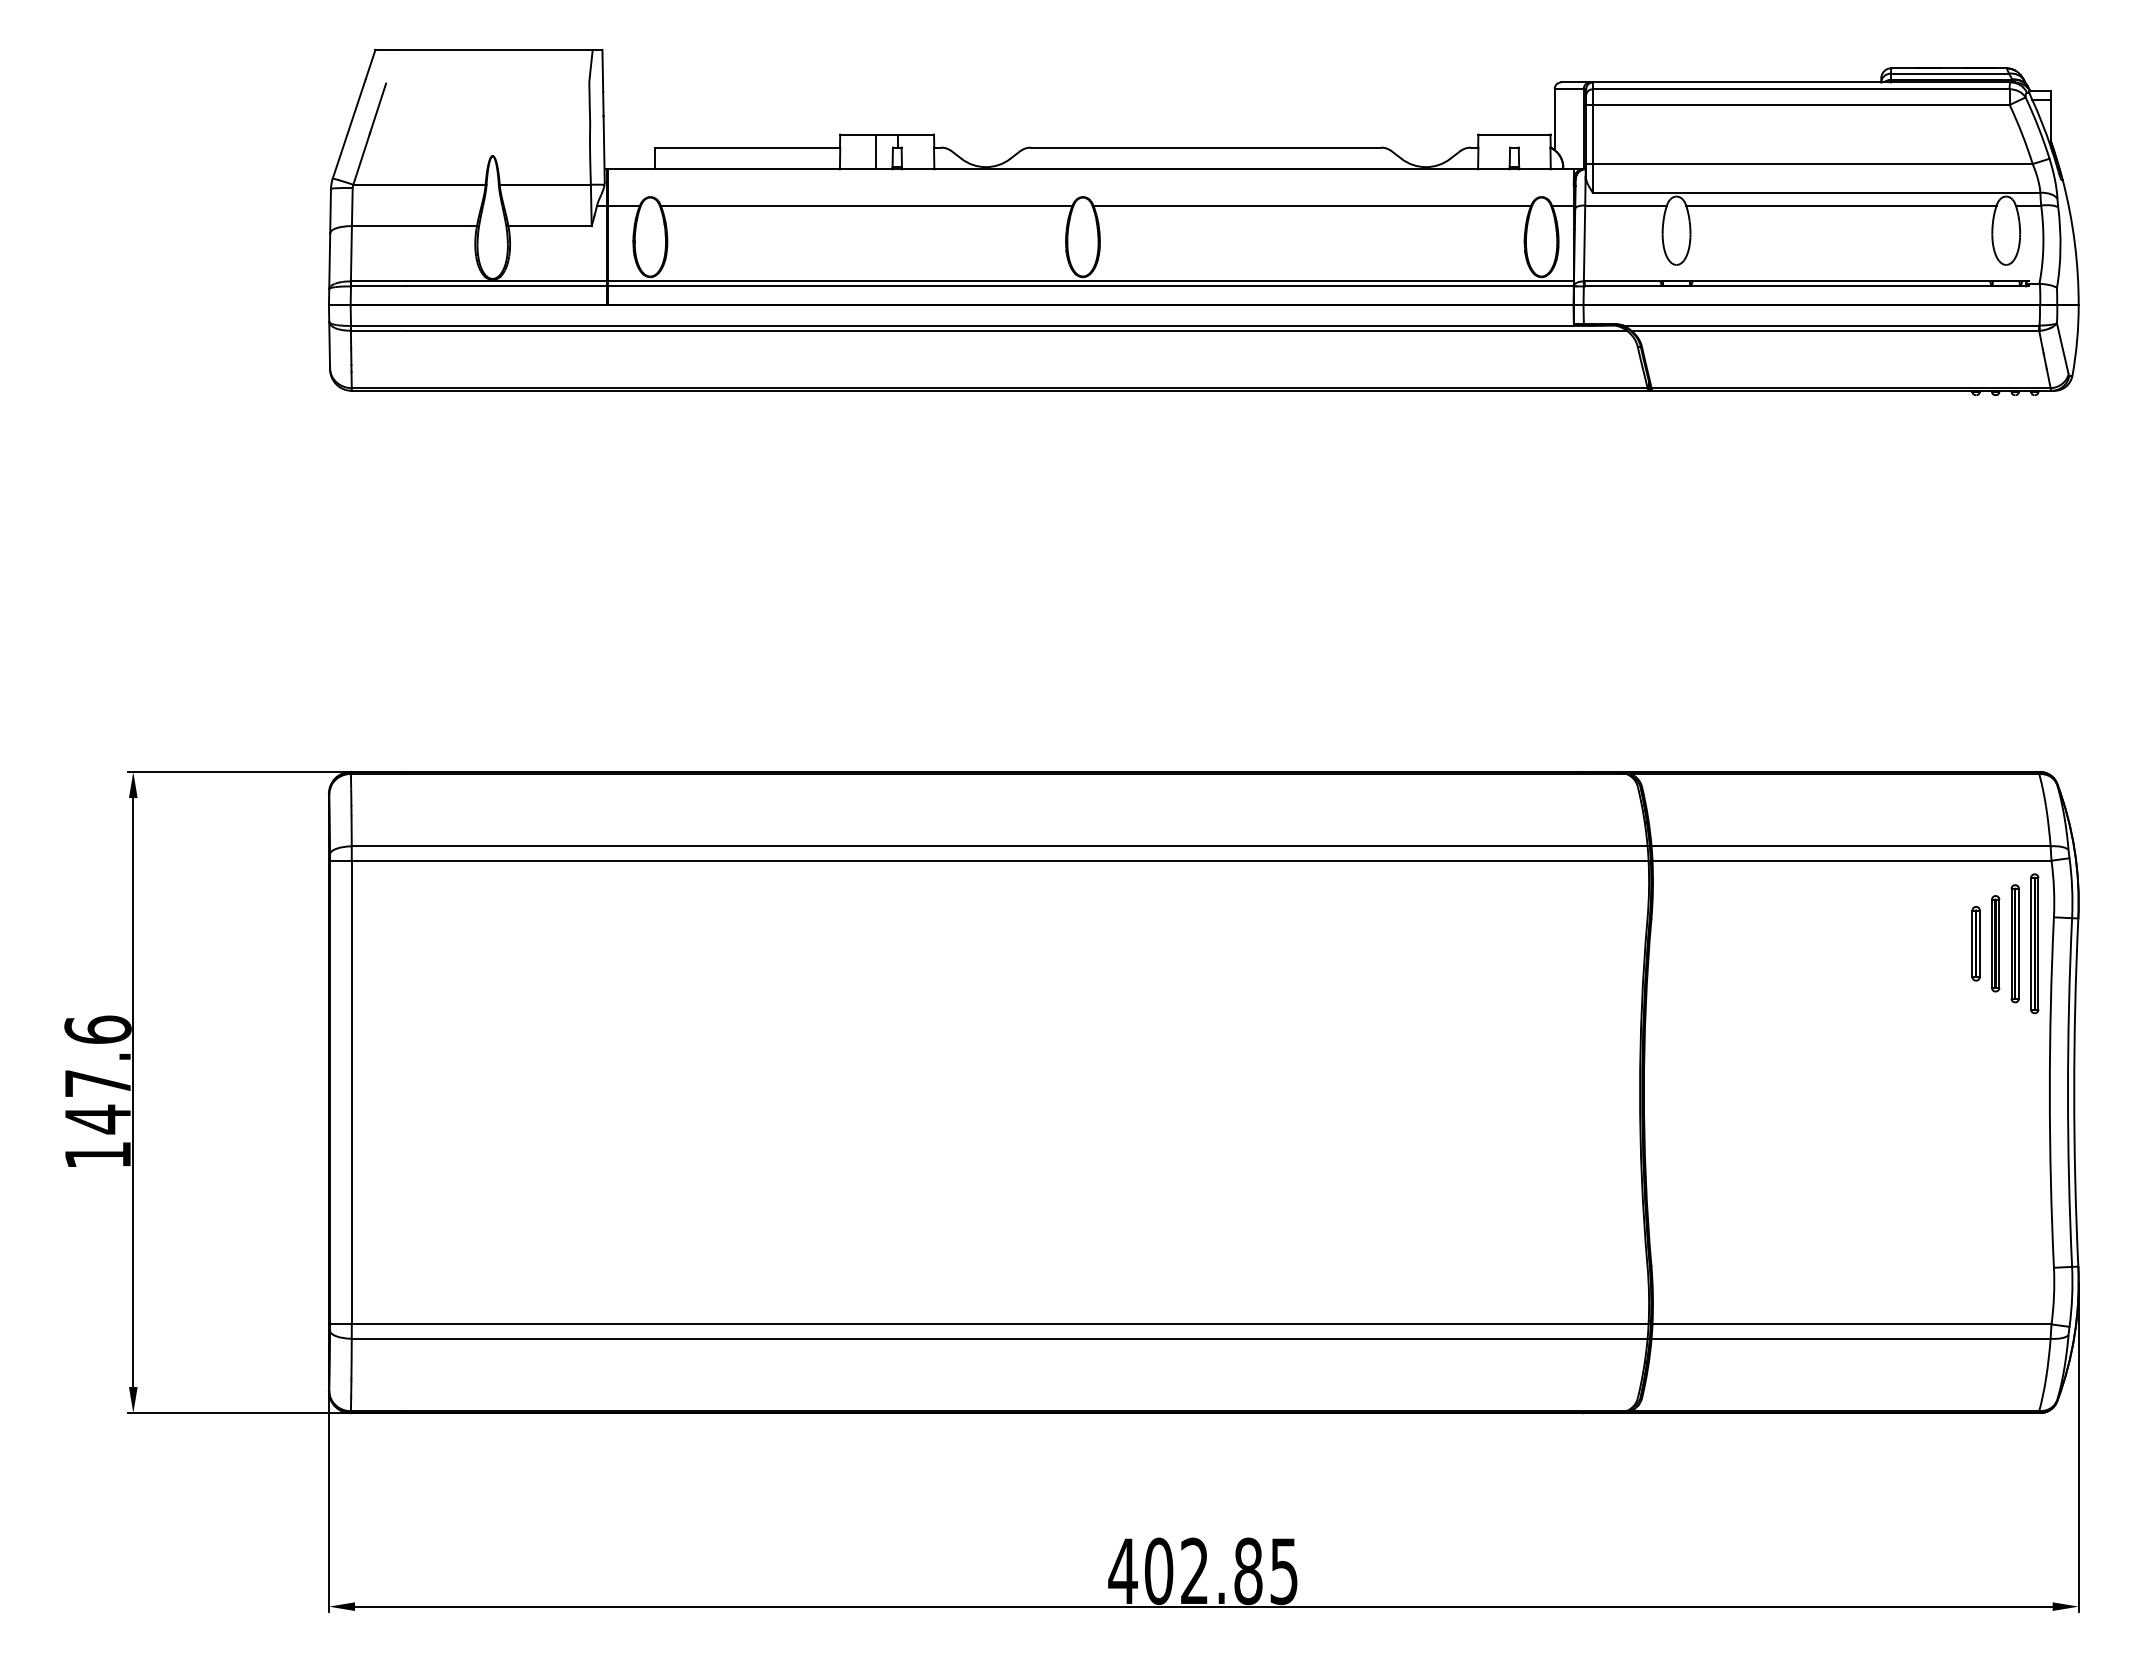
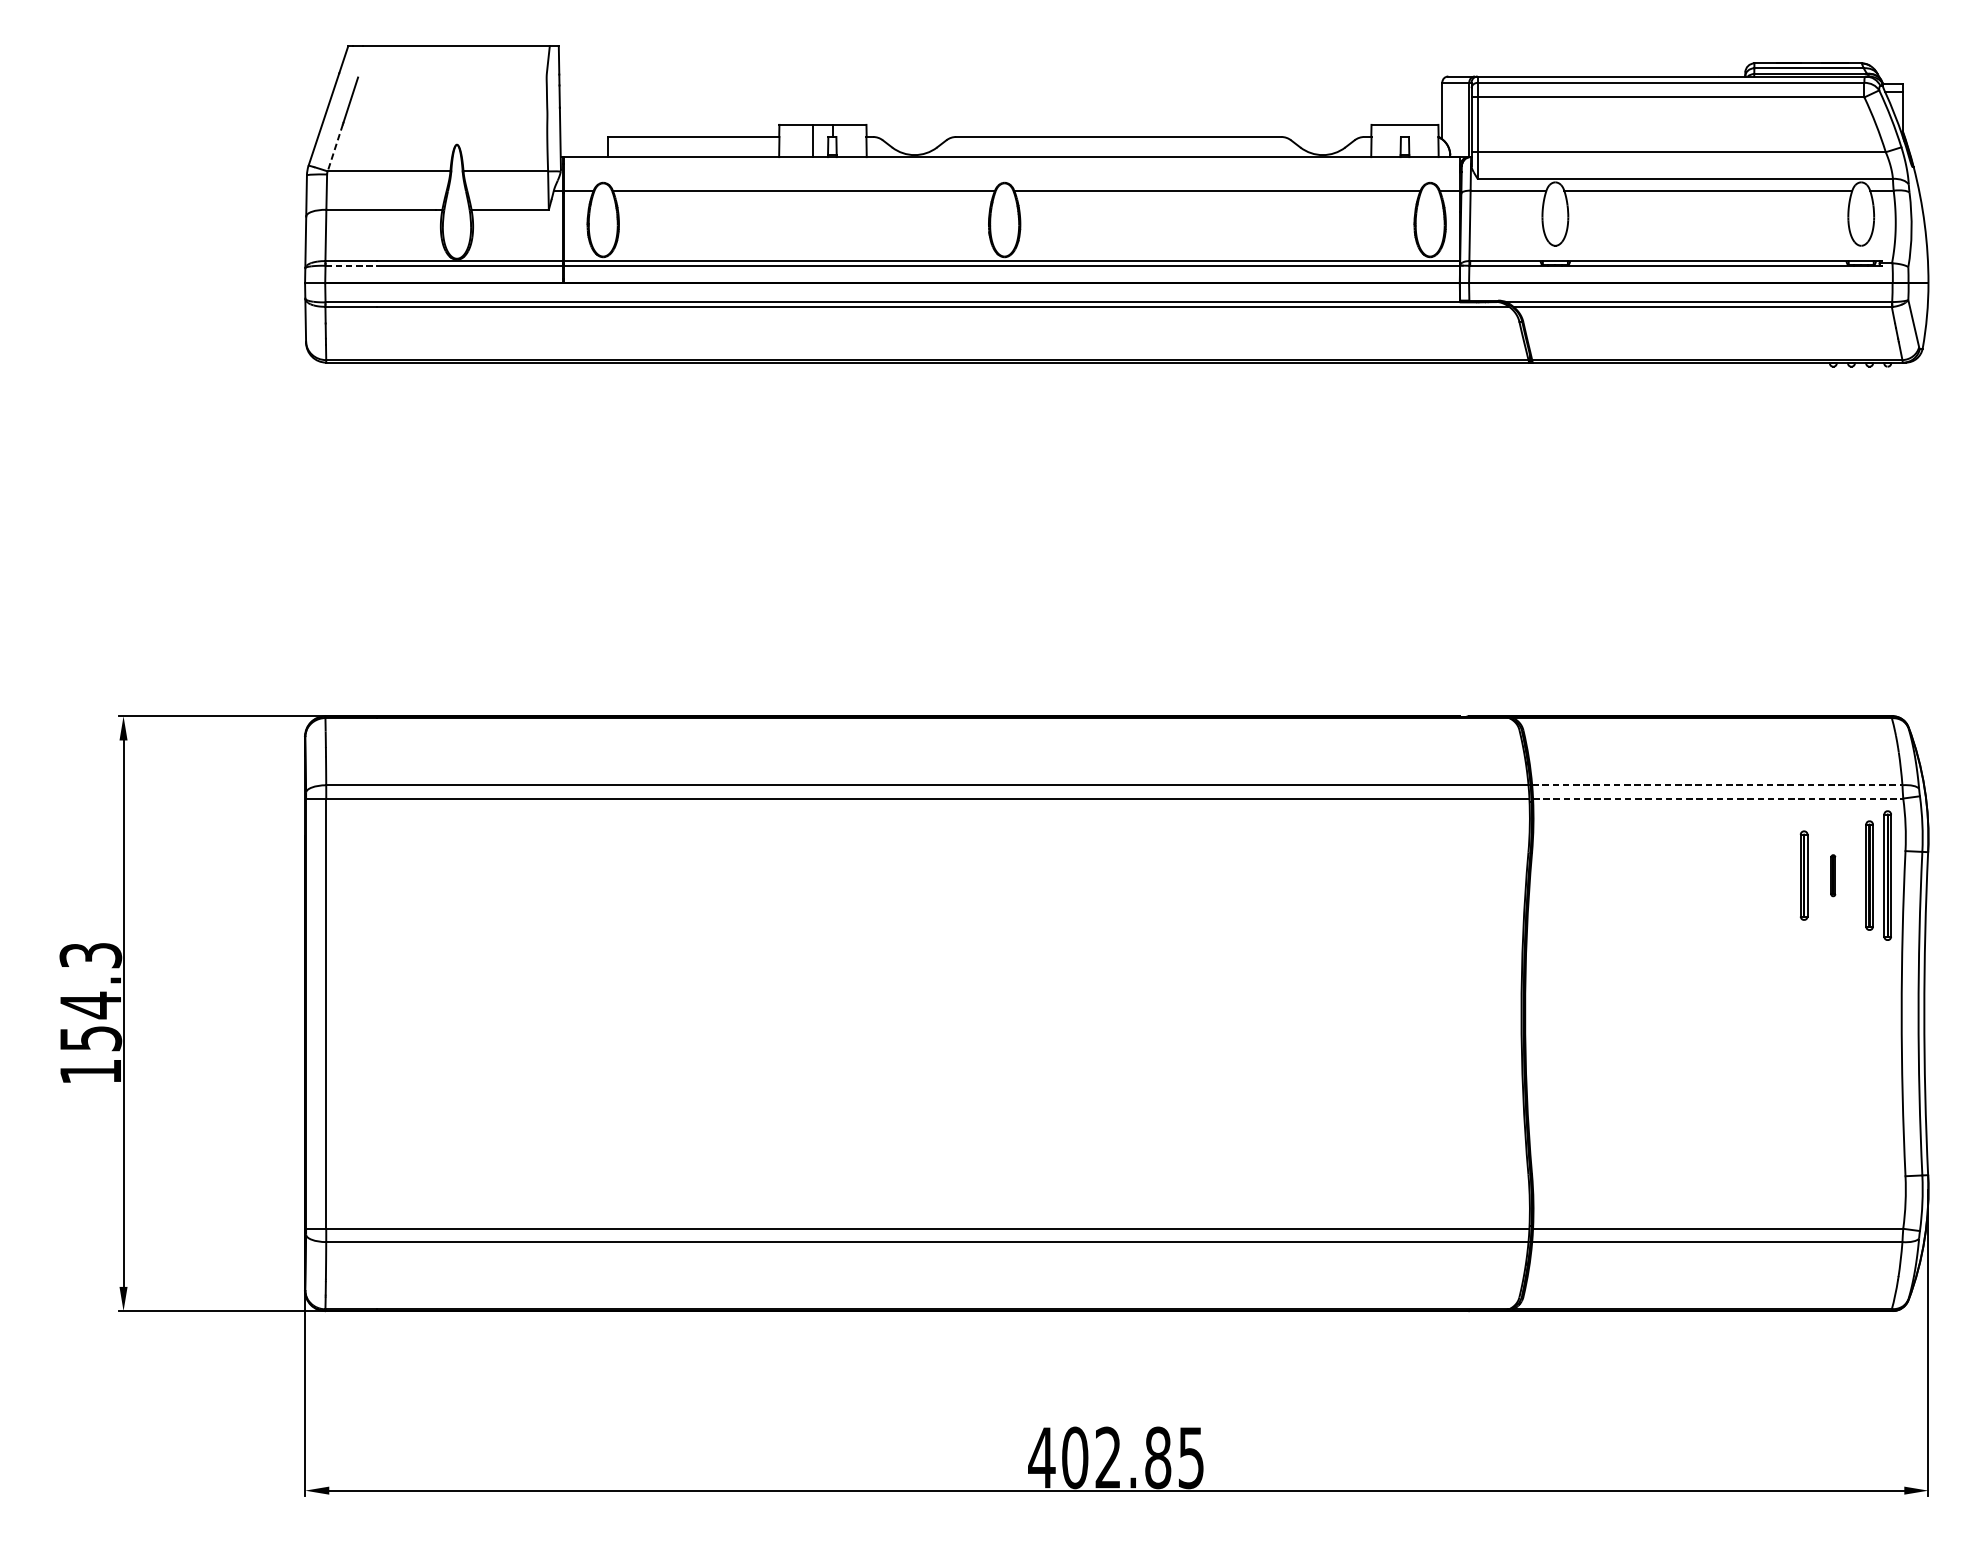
line: (361, 159) -> (335, 147), solid -> dashed
line: (378, 286) -> (351, 265), solid -> dashed
line: (1851, 846) -> (1717, 785), solid -> dashed
line: (1852, 860) -> (1718, 798), solid -> dashed
part: (1975, 943) -> (1832, 875), size x0.6
part: (1995, 943) -> (1803, 875), moved
text: (97, 1074) -> (90, 996), 147.6 -> 154.3

